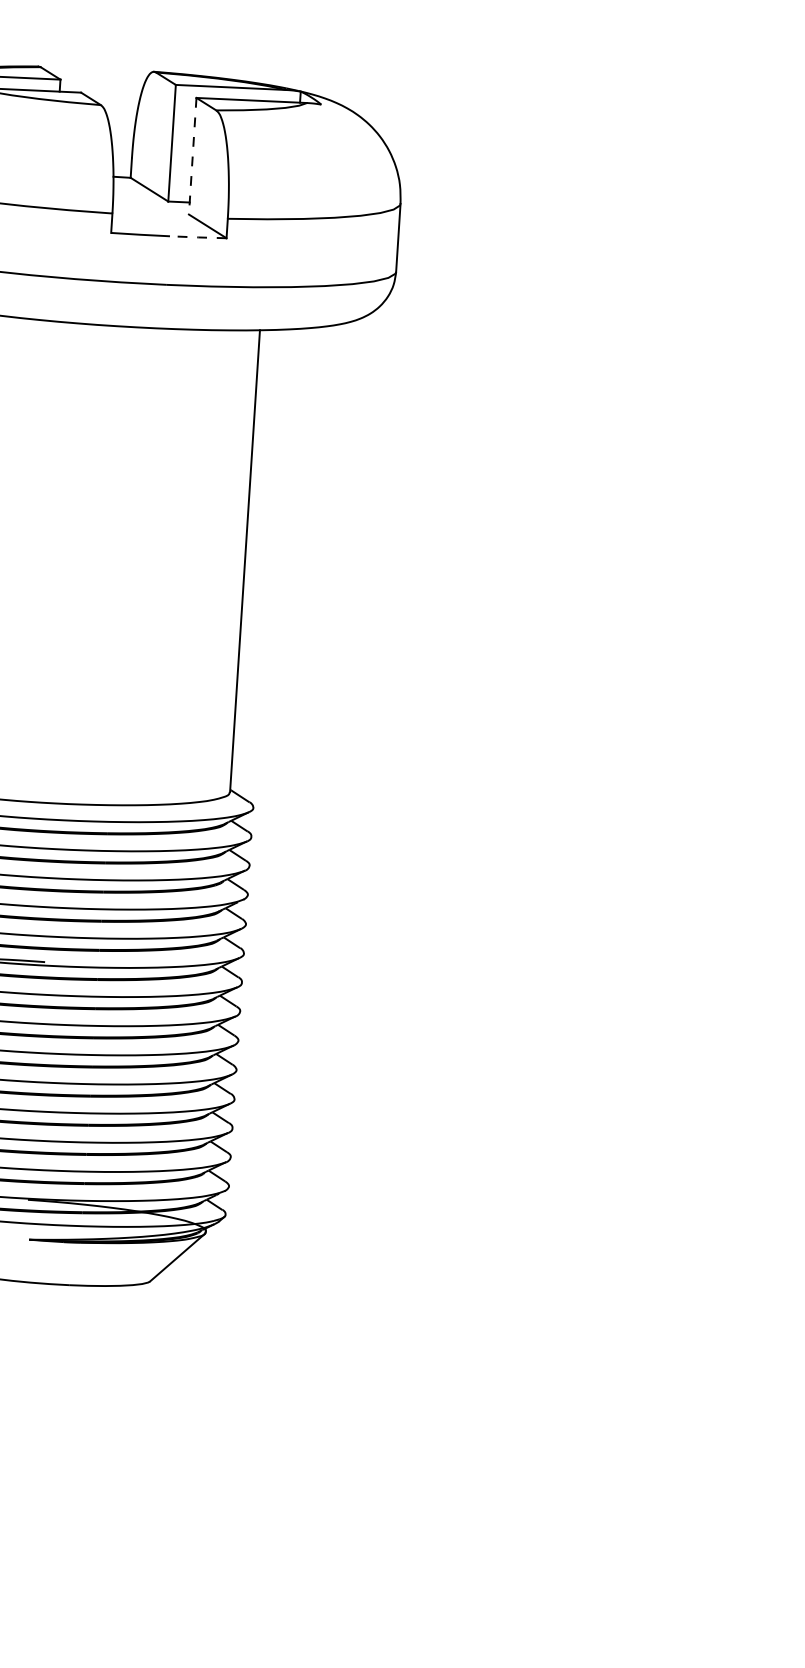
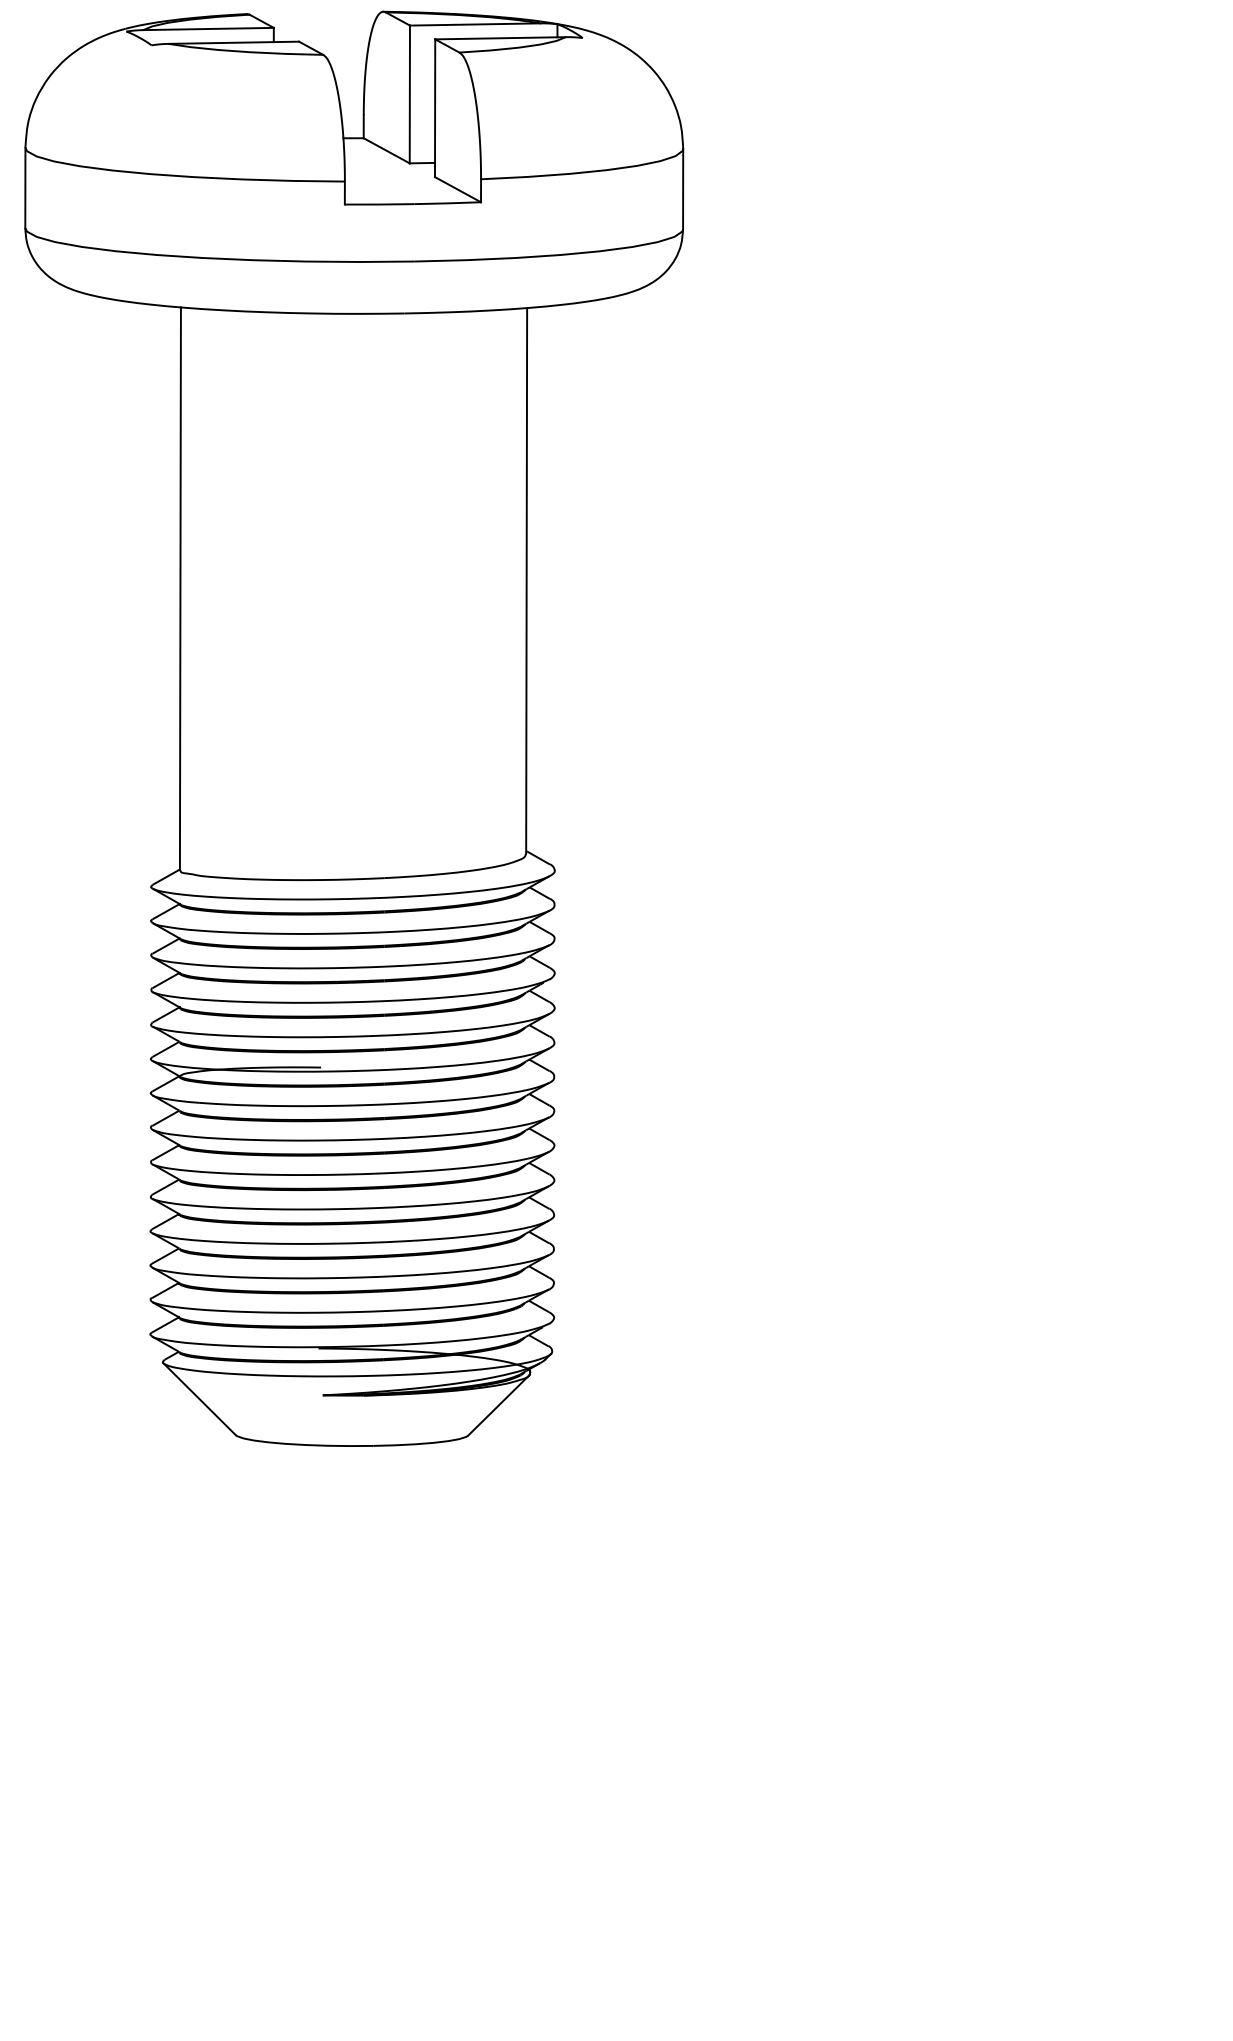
line: (193, 156) -> (435, 108), dashed -> solid
line: (198, 237) -> (448, 203), dashed -> solid

